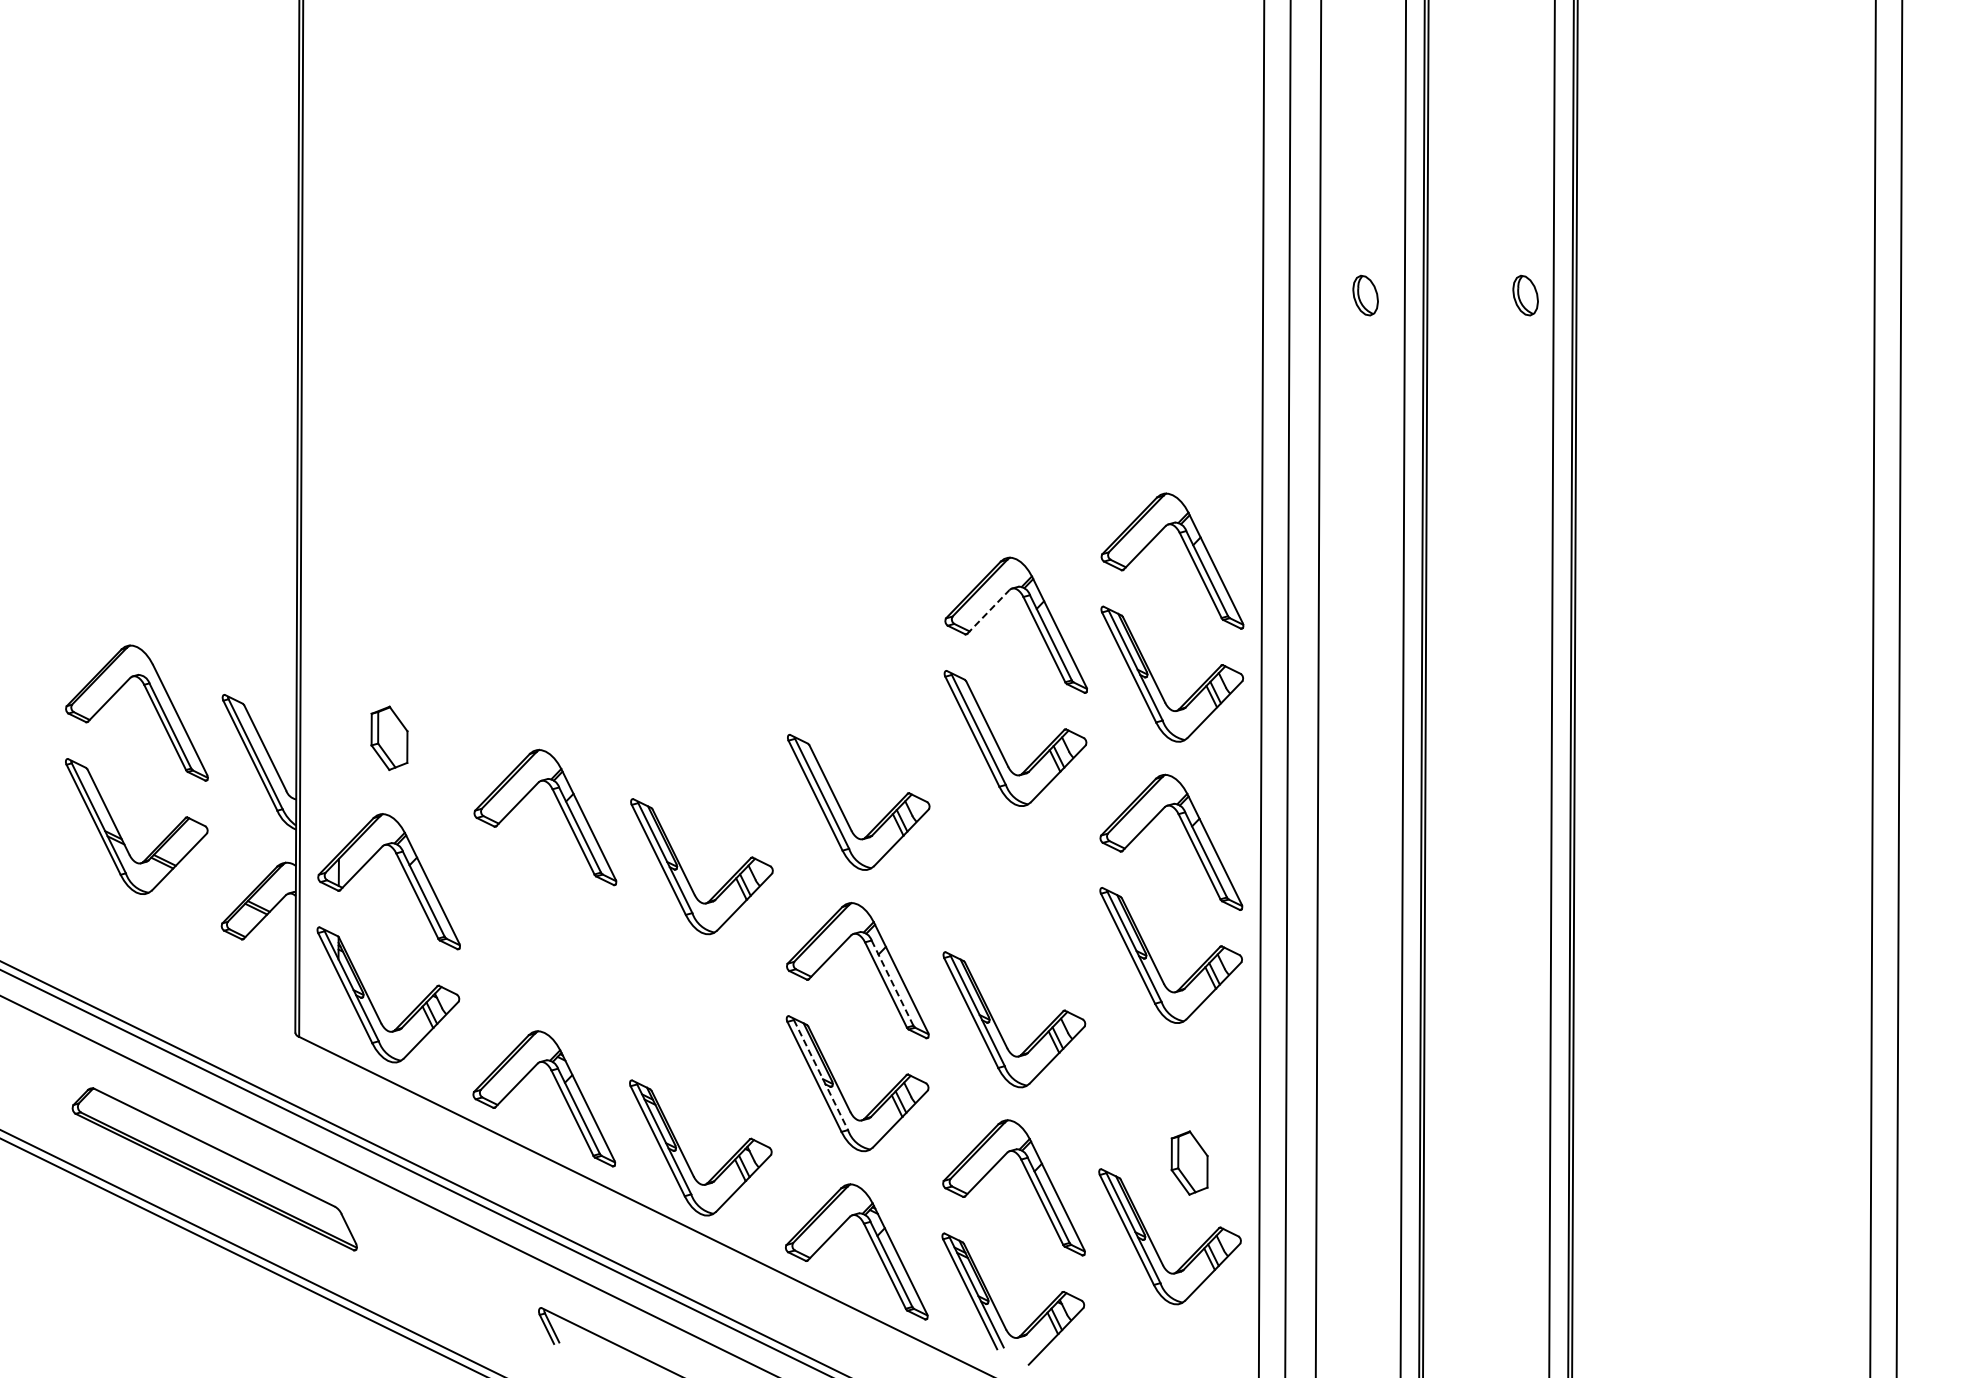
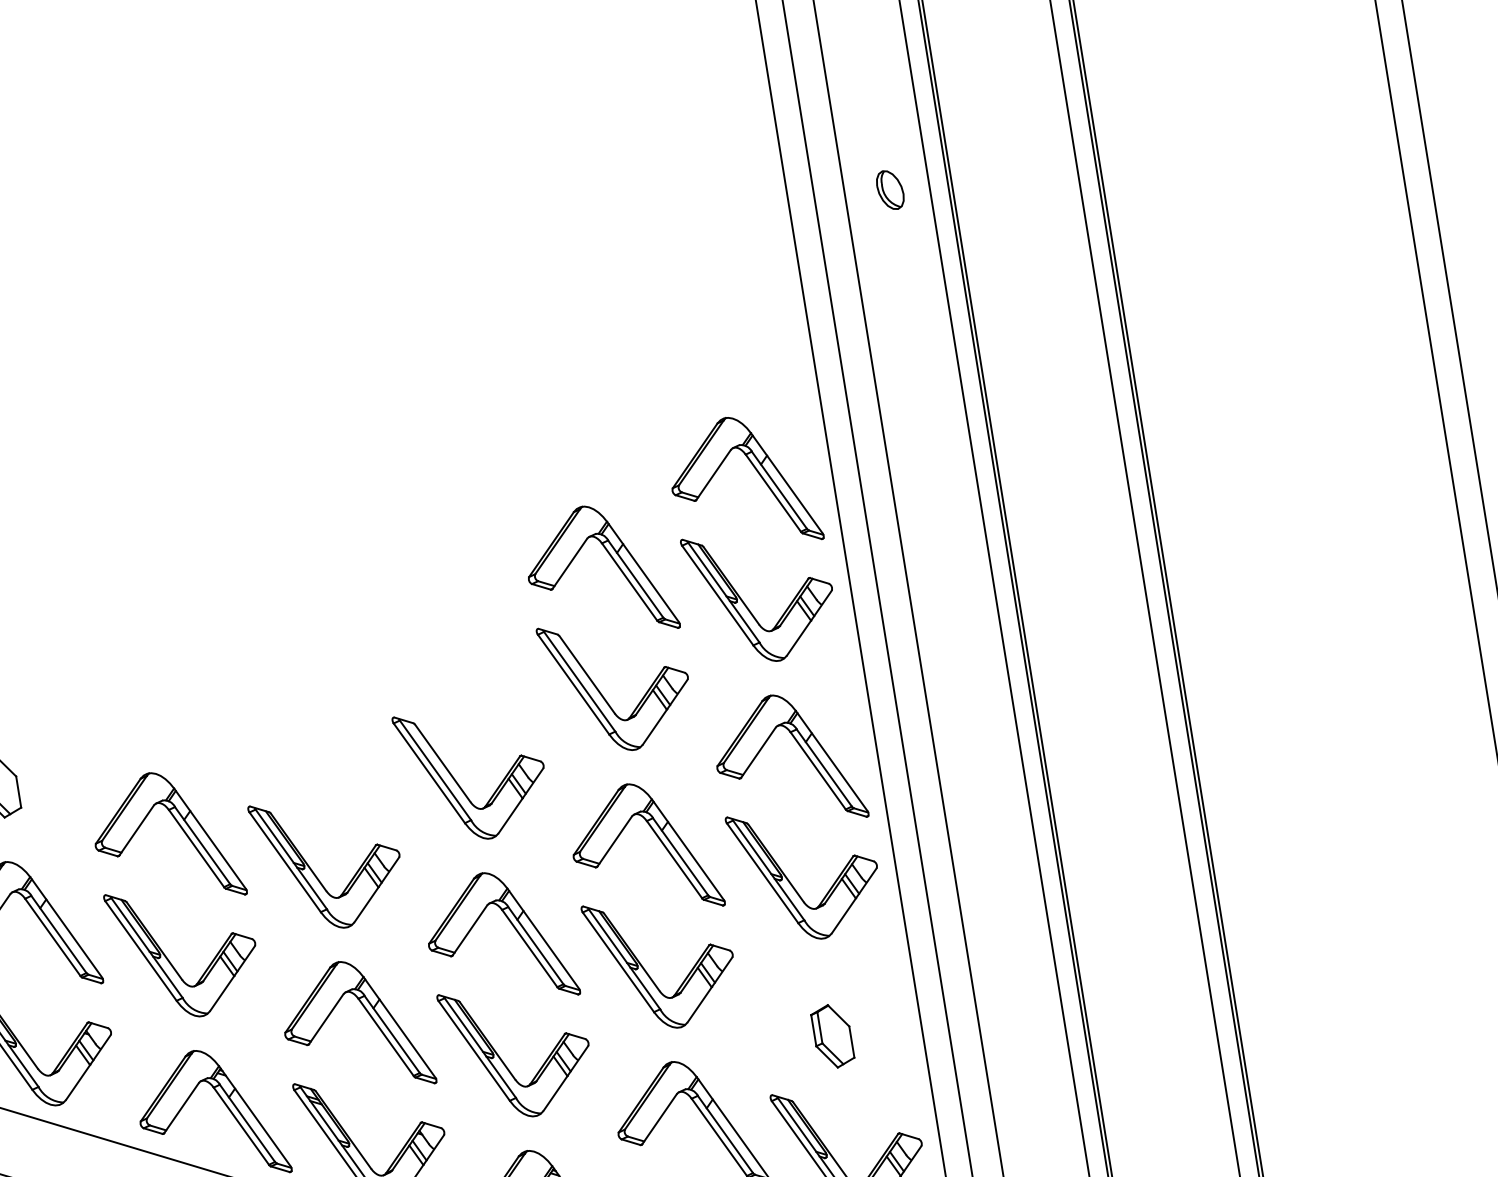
part: (1525, 295) -> (1048, 163), removed
line: (988, 612) -> (570, 564), dashed -> solid
part: (1030, 897) -> (658, 838), added
part: (528, 937) -> (169, 960), added
line: (892, 983) -> (535, 946), dashed -> solid
part: (717, 1026) -> (370, 1017), added
line: (821, 1075) -> (480, 1048), dashed -> solid
part: (1189, 1162) -> (832, 1035), moved

